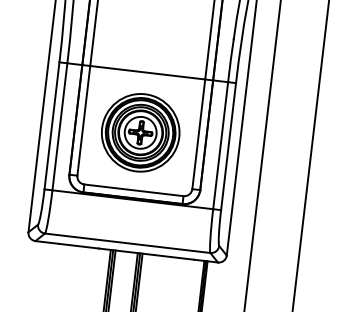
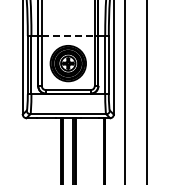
line: (148, 73) -> (68, 36), solid -> dashed

